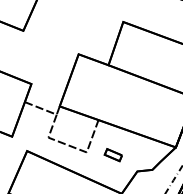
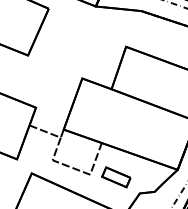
part: (113, 155) -> (116, 177), size x1.67

